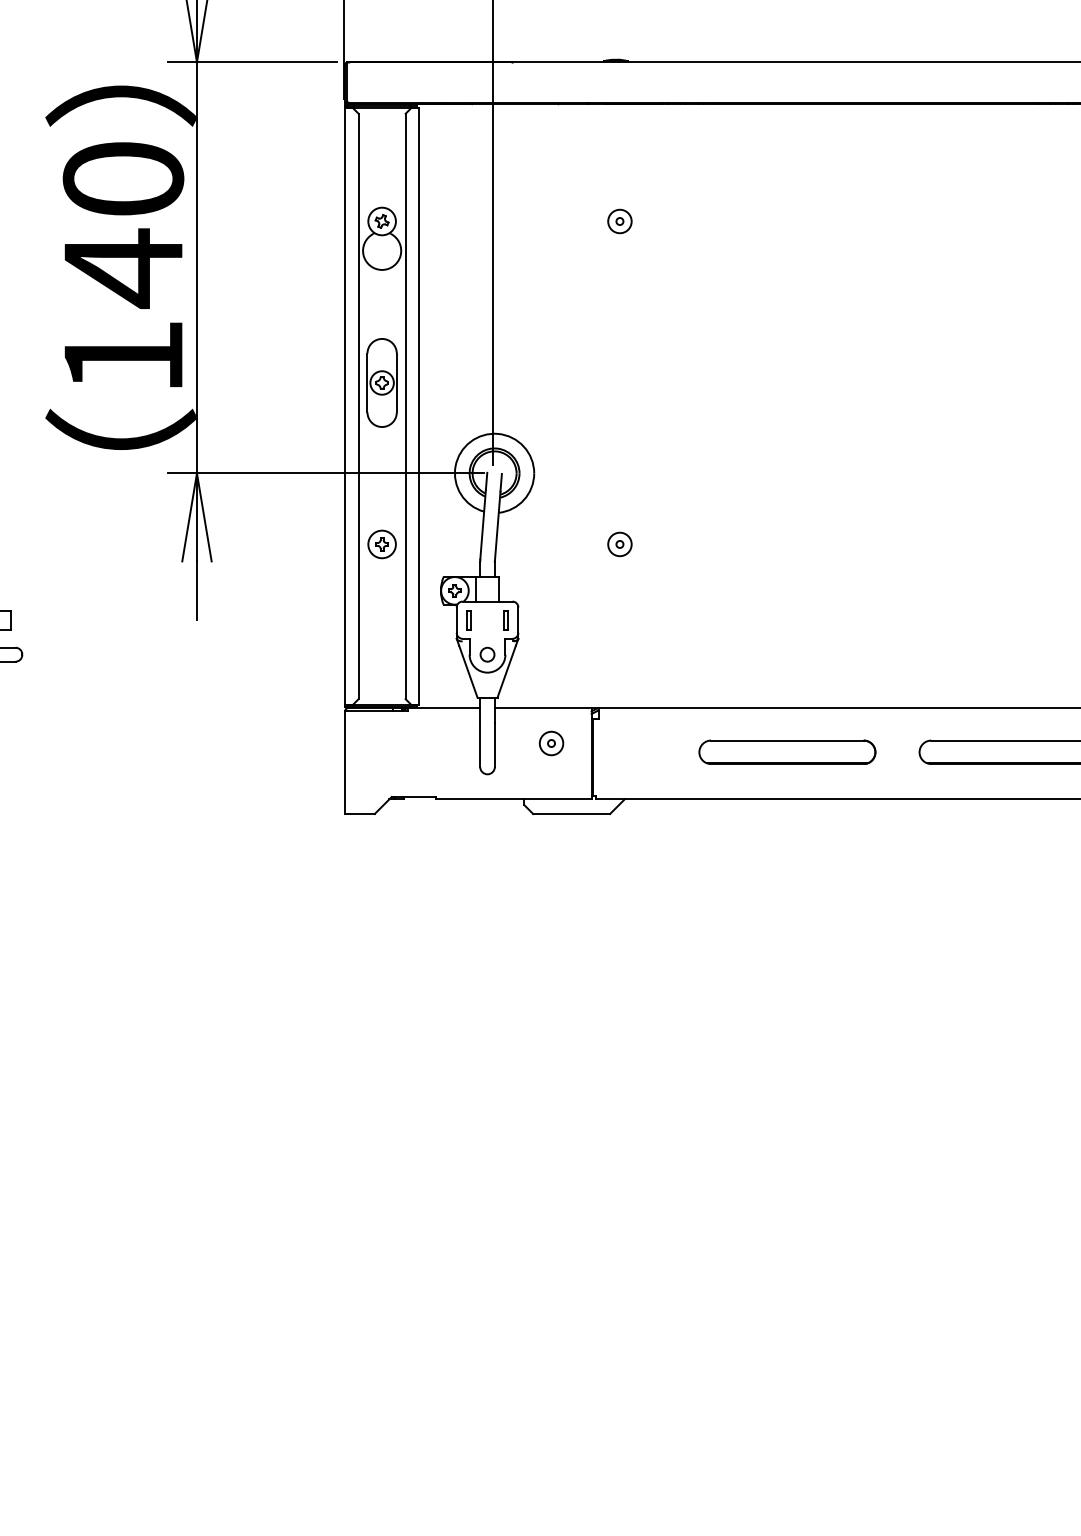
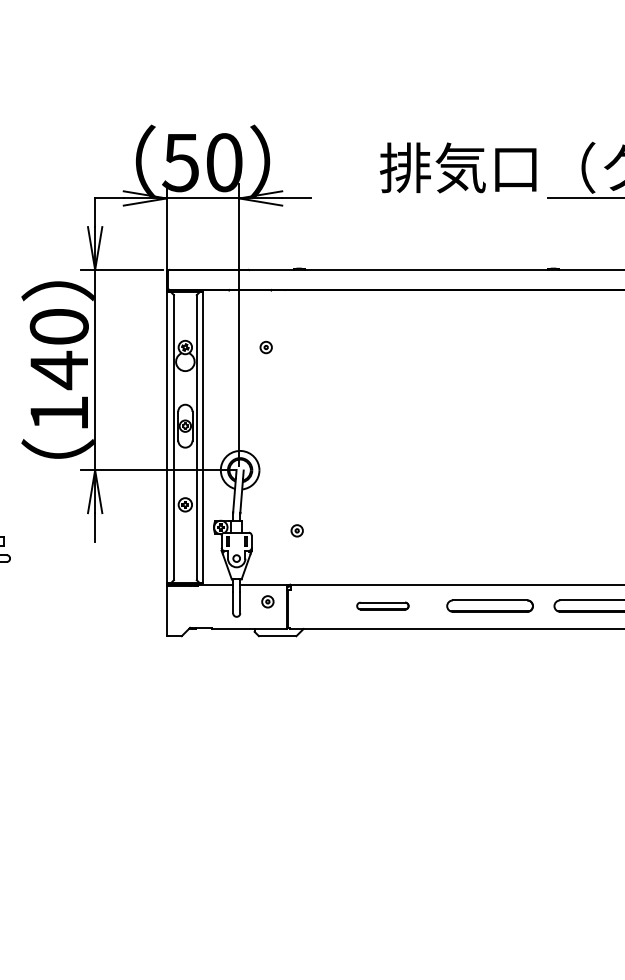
part: (618, 221) -> (265, 347), moved
part: (618, 543) -> (296, 530), moved
part: (786, 751) -> (382, 605), size x0.6

